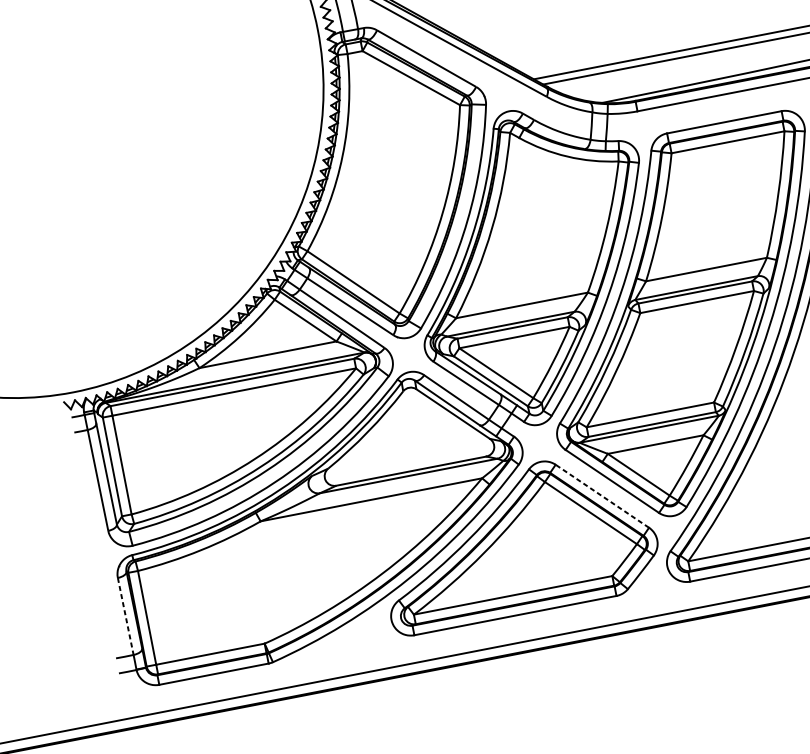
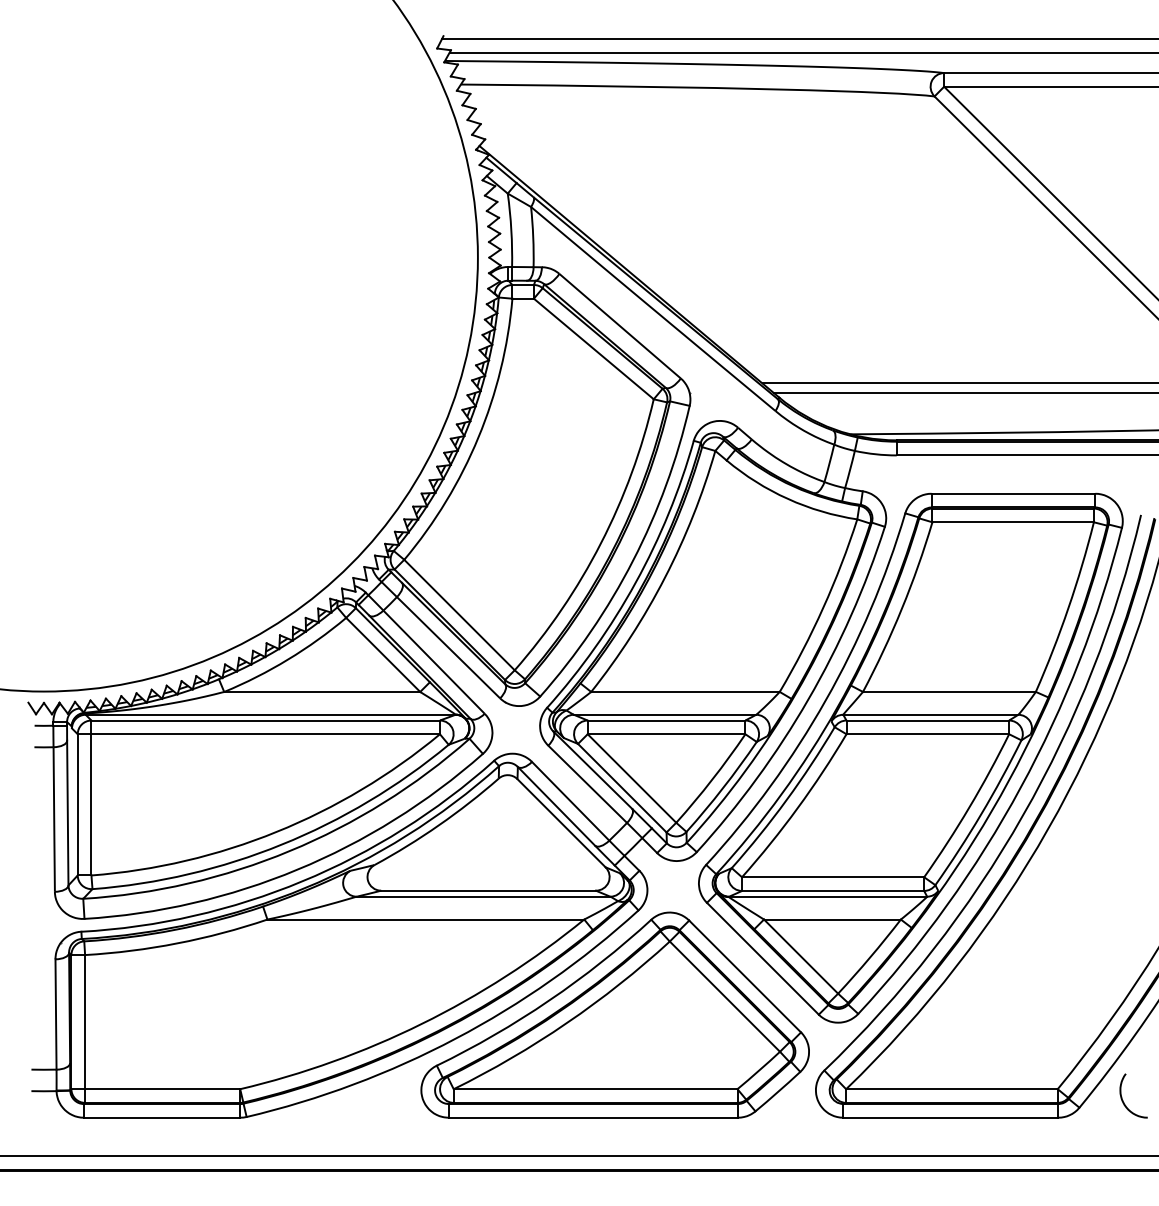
line: (601, 496) -> (744, 976), dashed -> solid
line: (126, 616) -> (56, 1014), dashed -> solid

